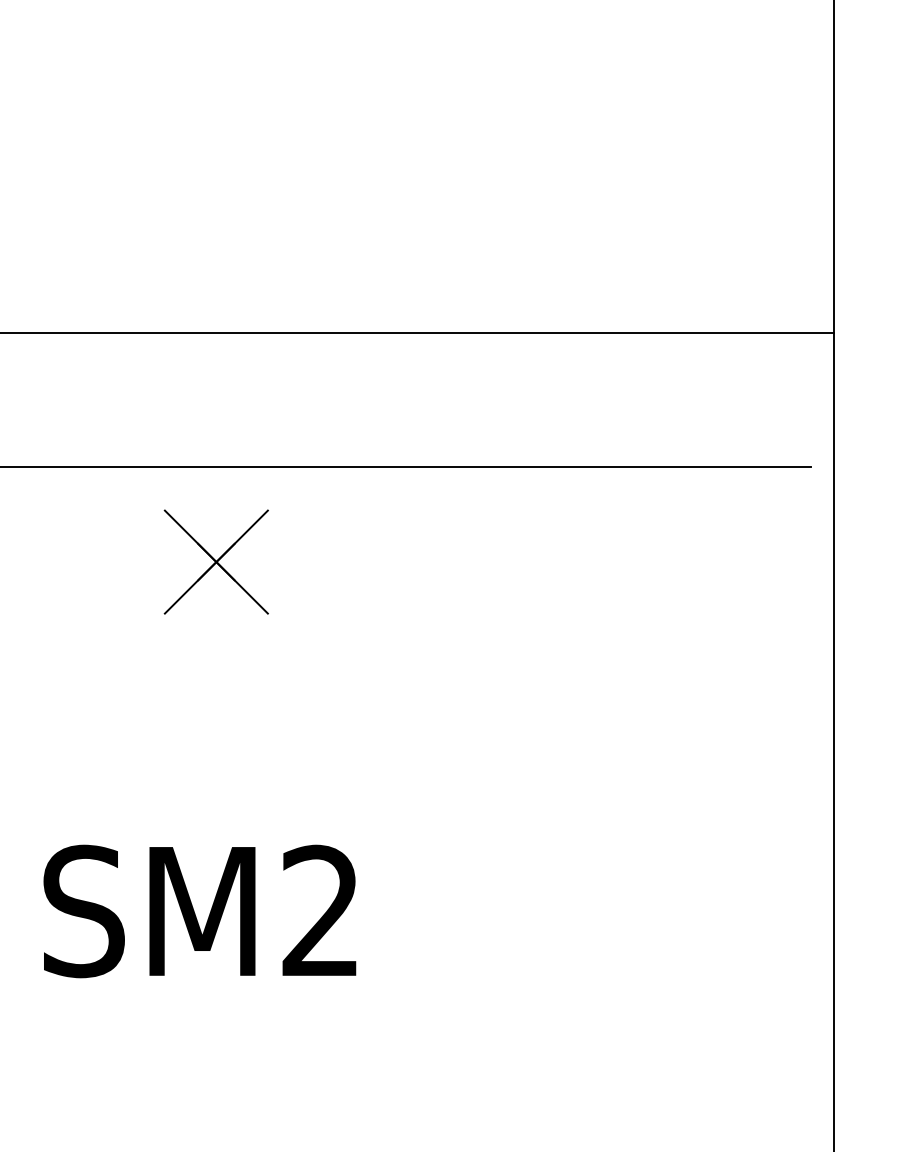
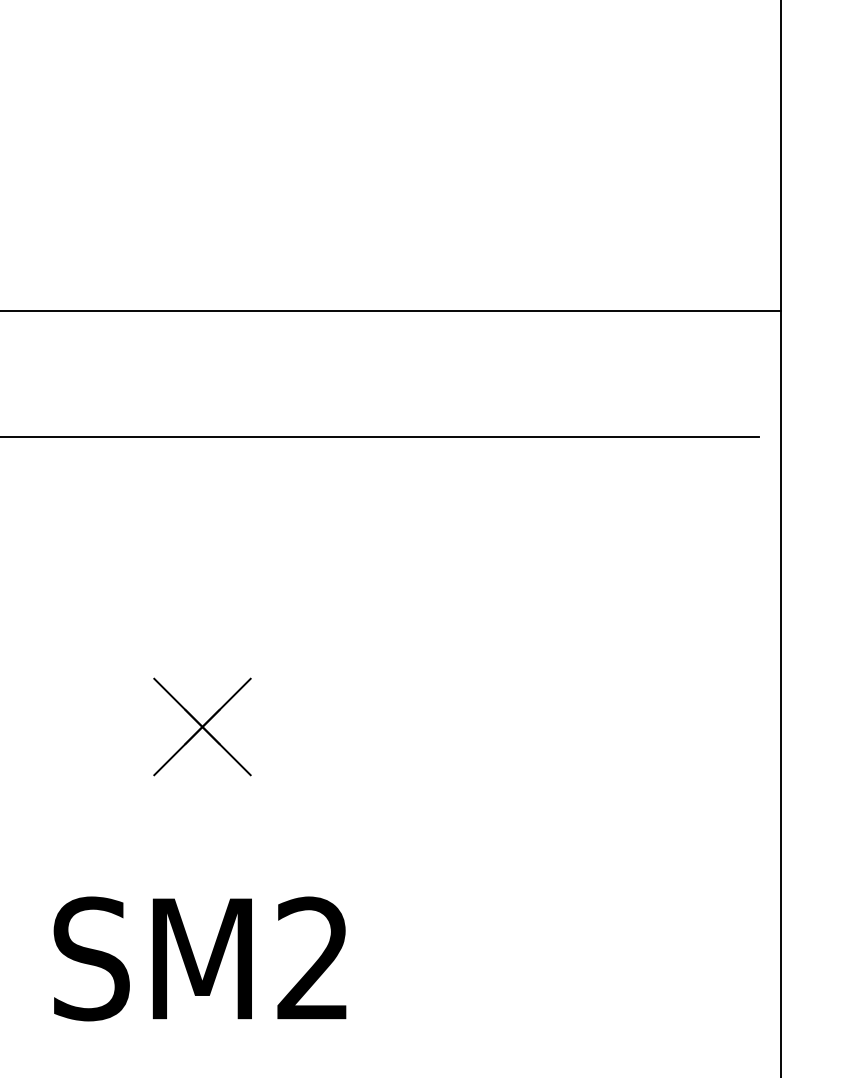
part: (216, 561) -> (202, 726), moved
text: (199, 911) -> (199, 958), moved

